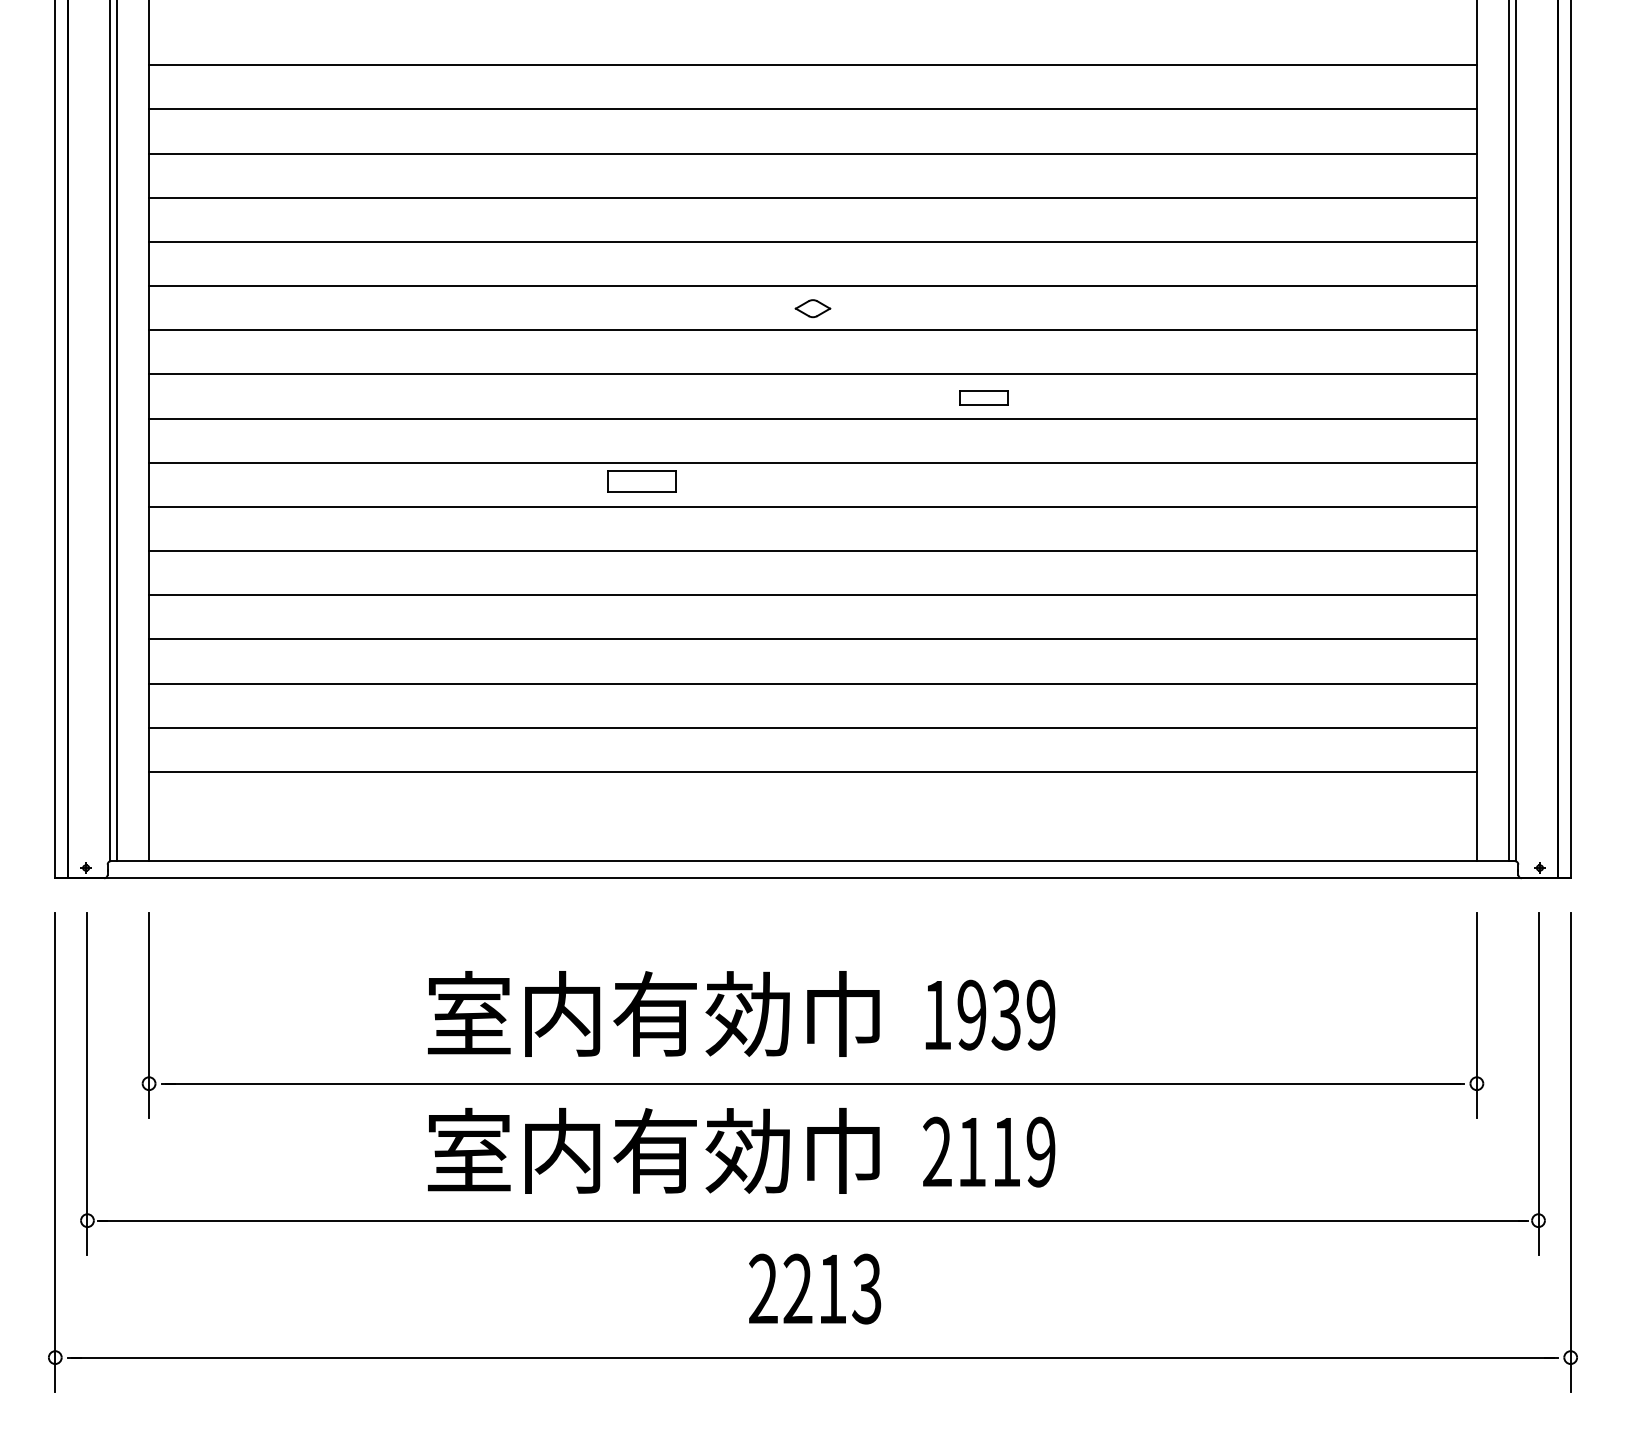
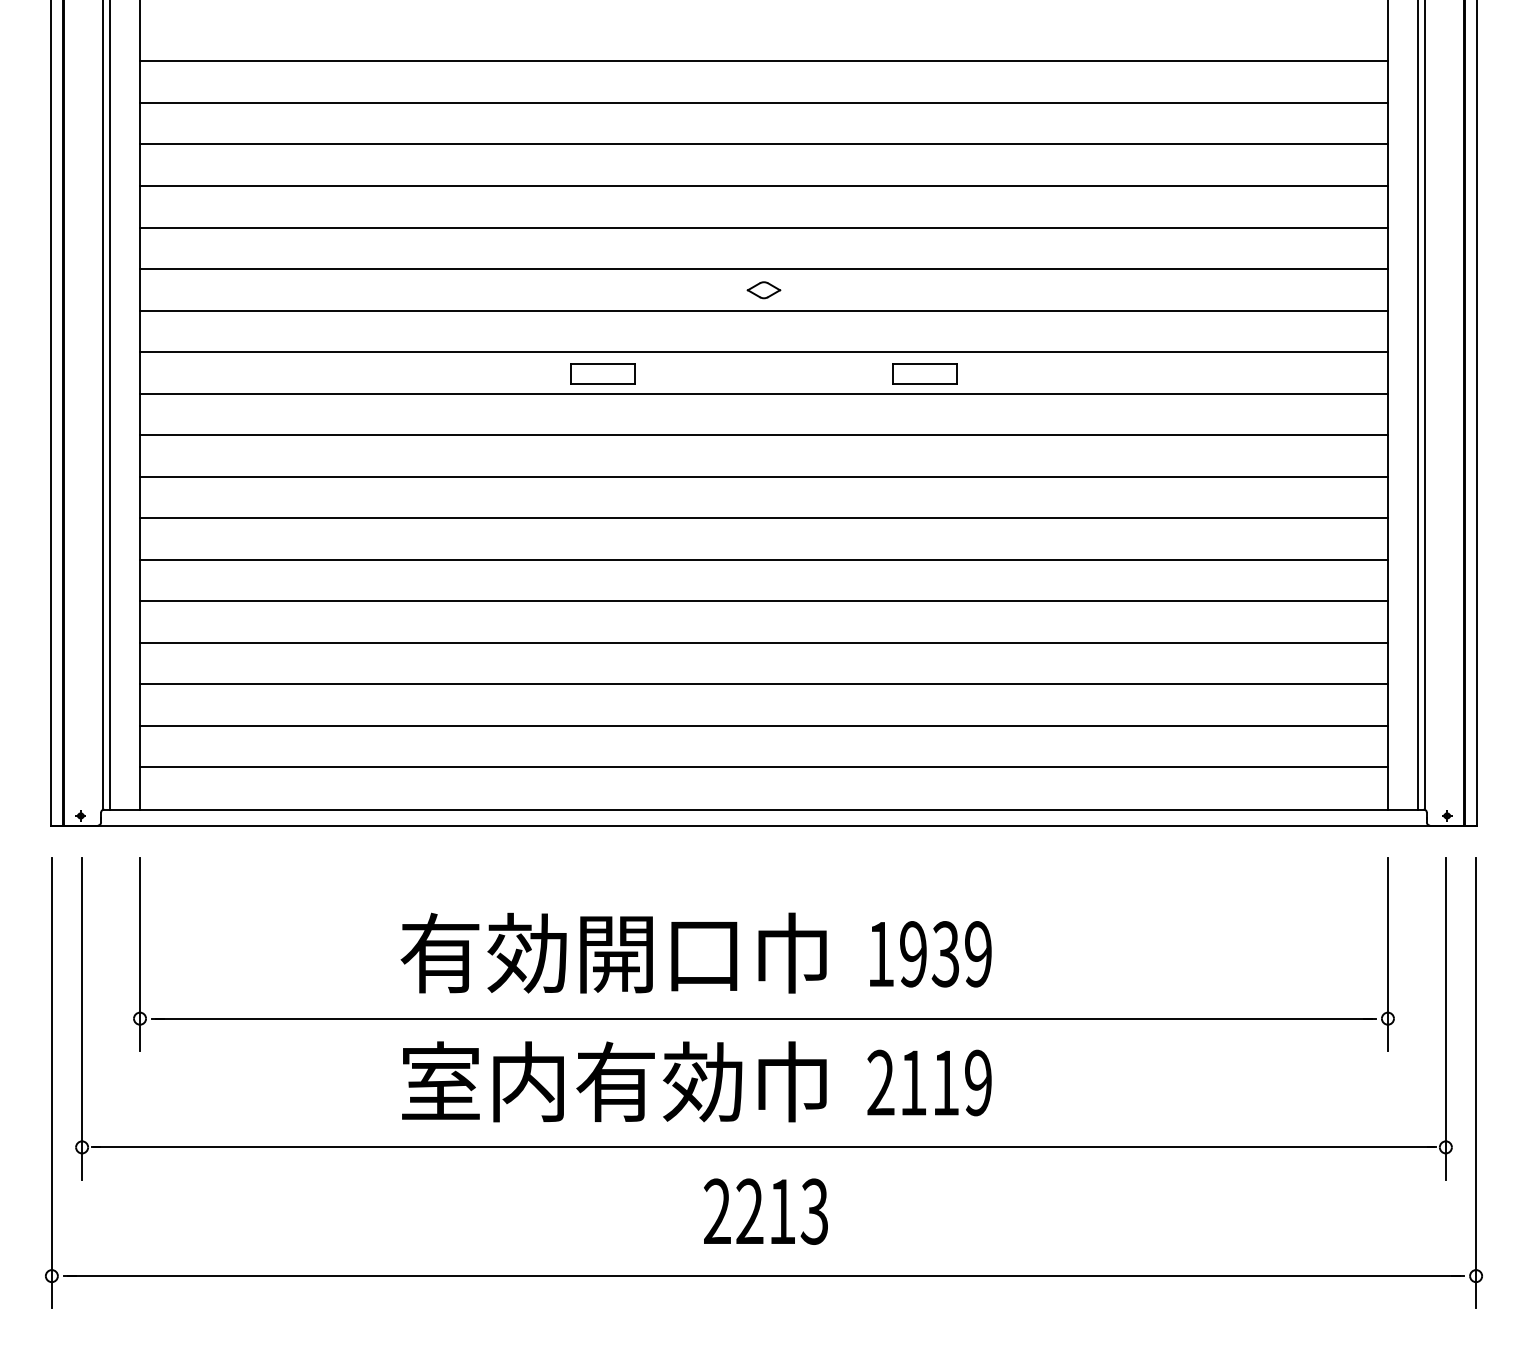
part: (983, 397) -> (924, 373), size x1.43
part: (641, 481) -> (602, 373), moved
line: (812, 816) -> (763, 767), added
text: (608, 1013) -> (571, 952), 室内有効巾 -> 有効開口巾

